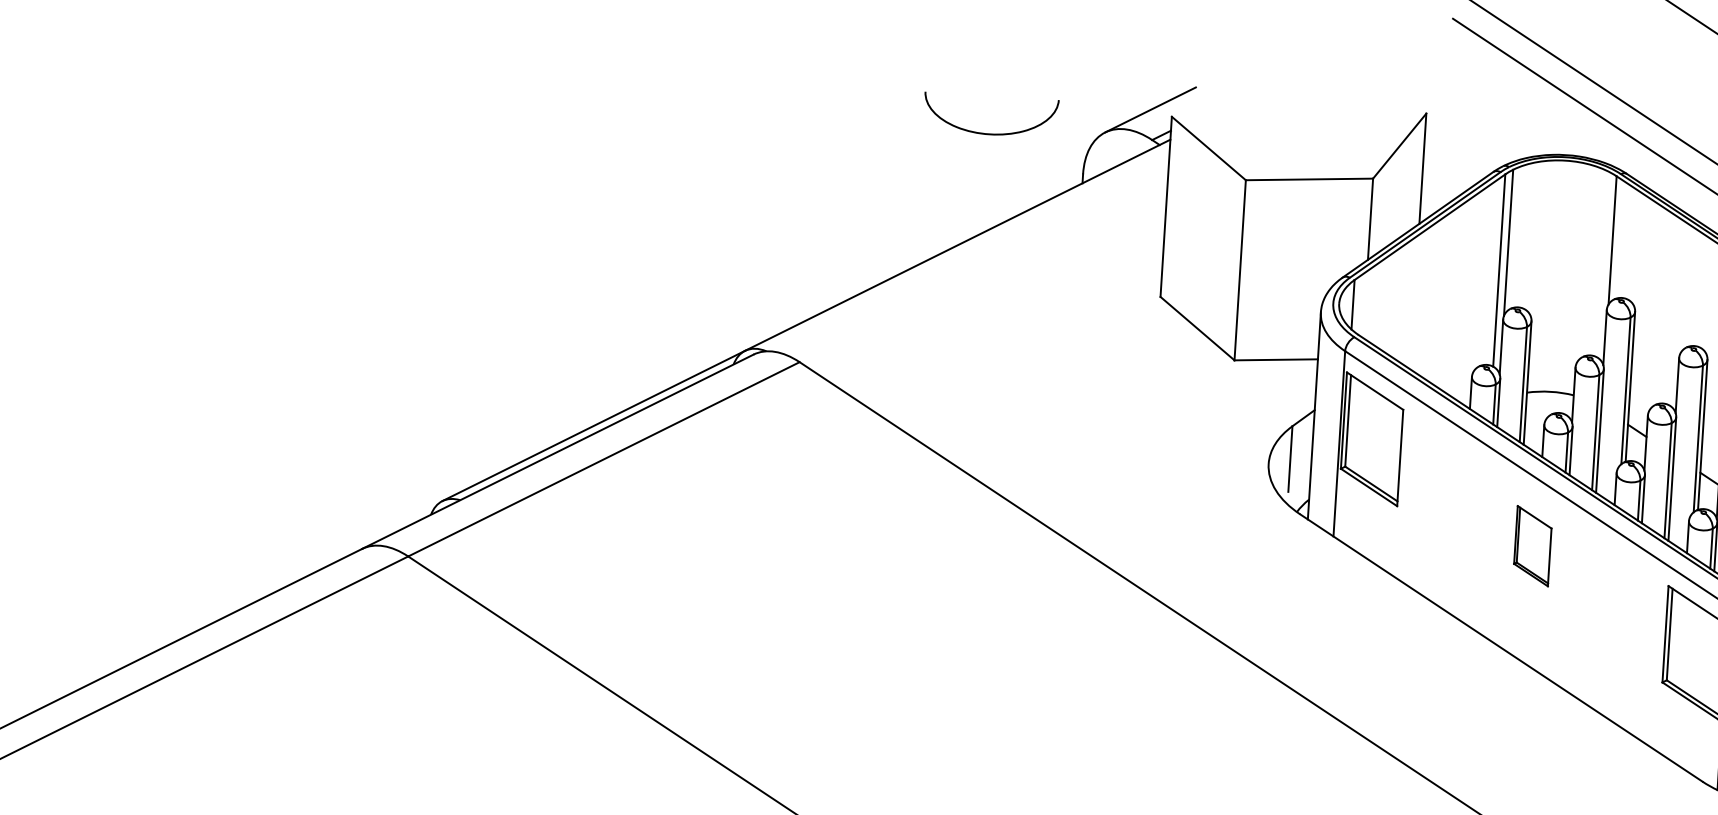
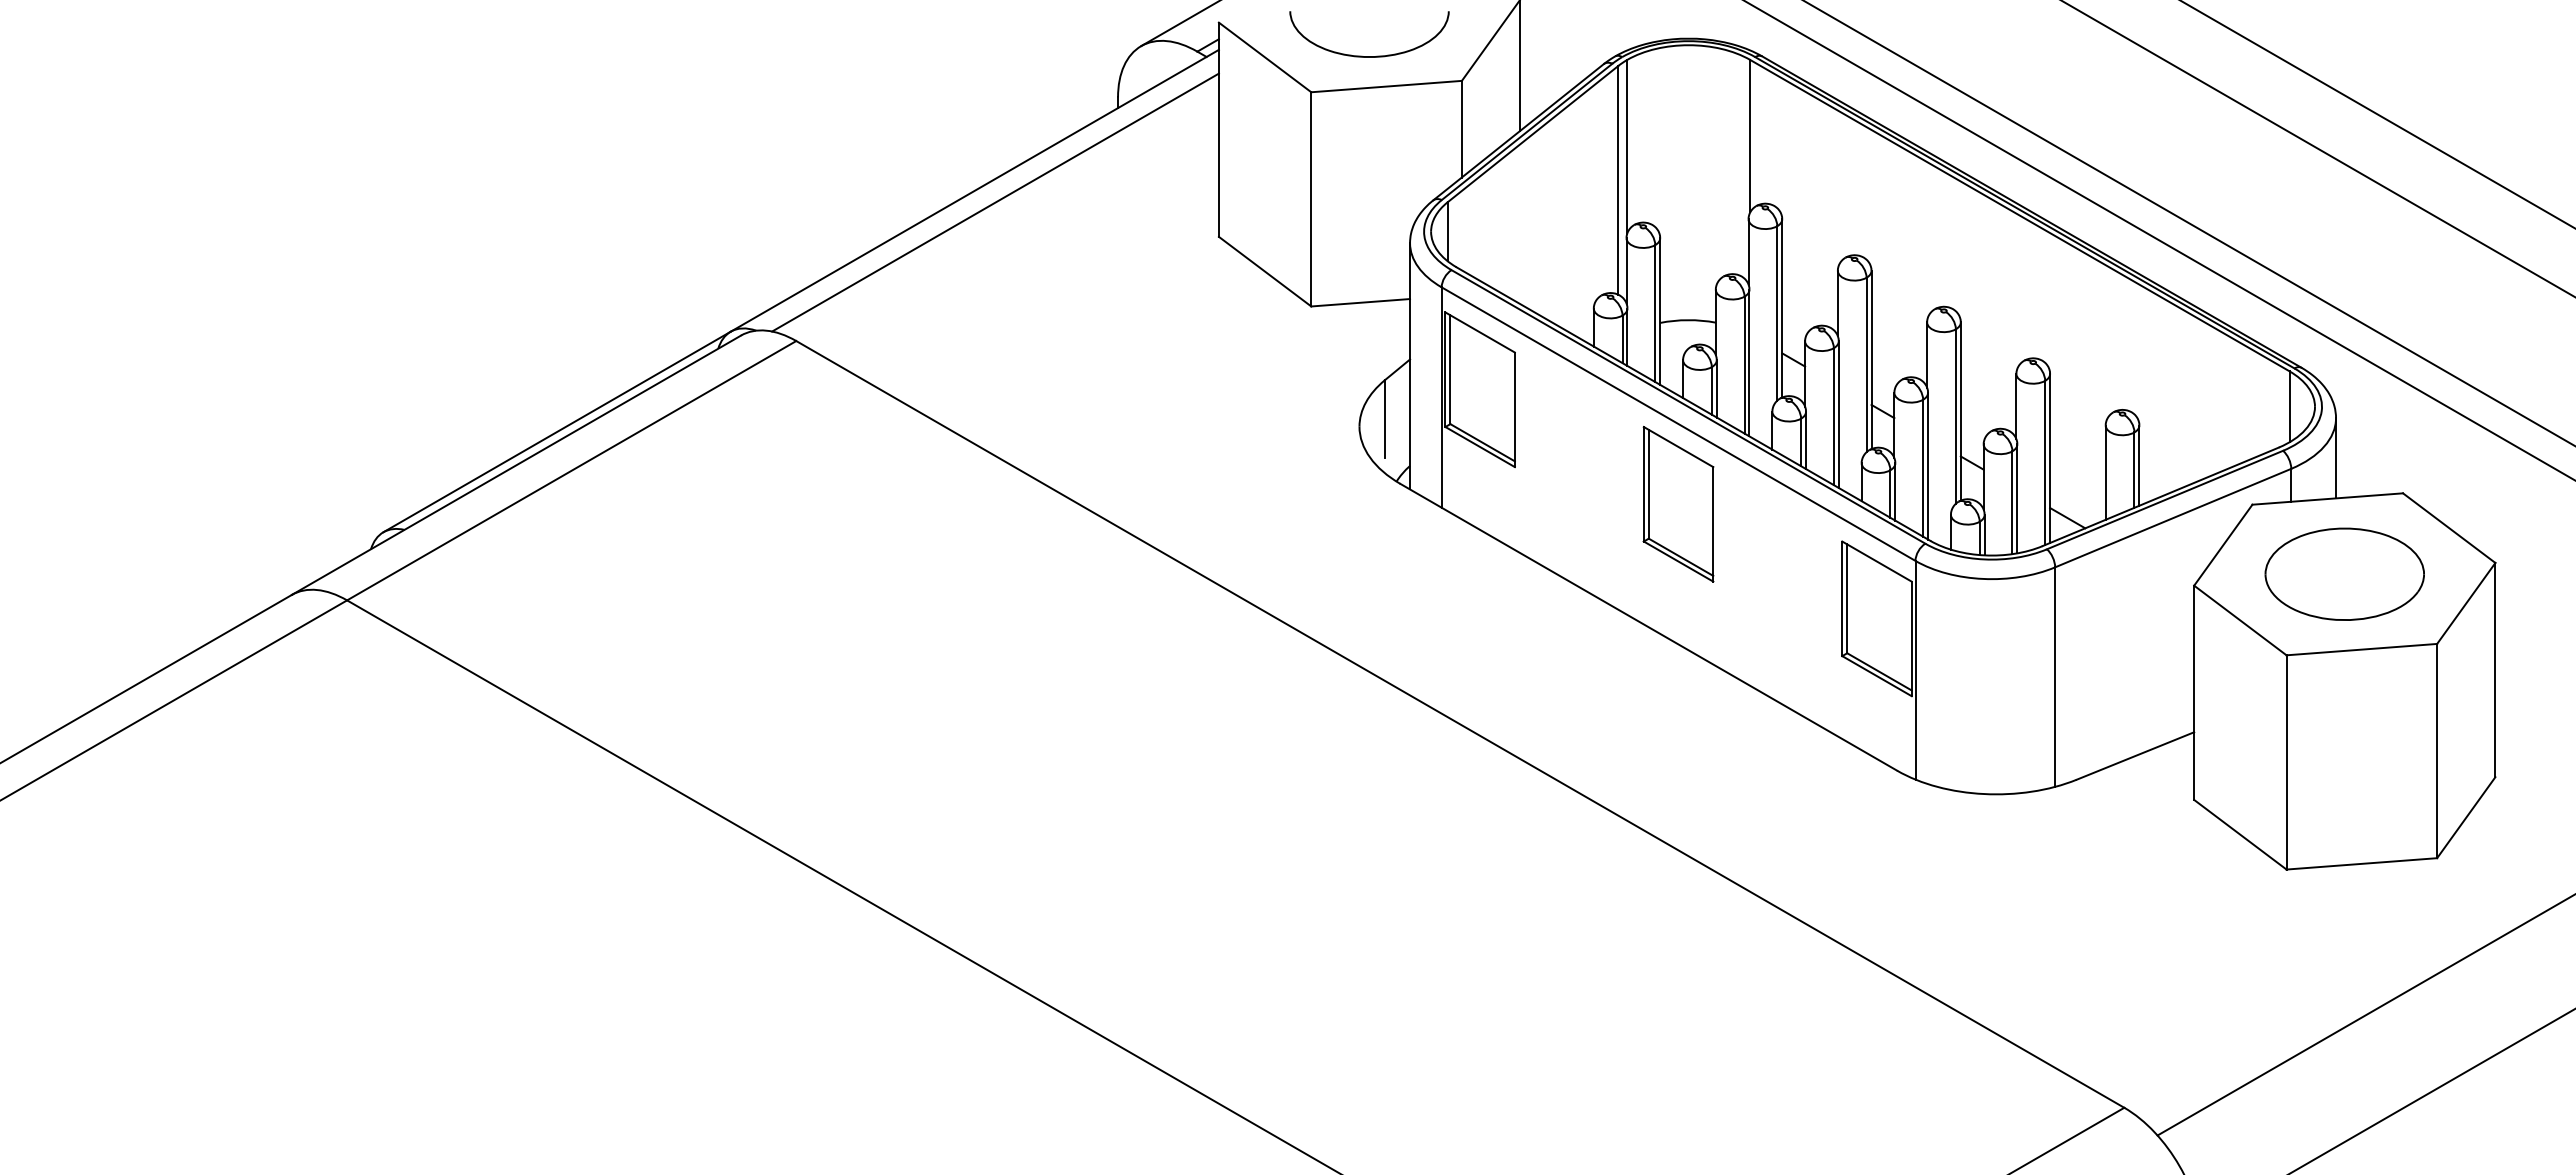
curve: (989, 133) -> (1369, 56), moved
line: (974, 256) -> (995, 202), added
part: (1532, 546) -> (1678, 504), size x1.67

